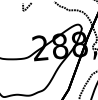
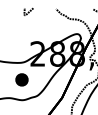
part: (26, 75) -> (21, 79), added

